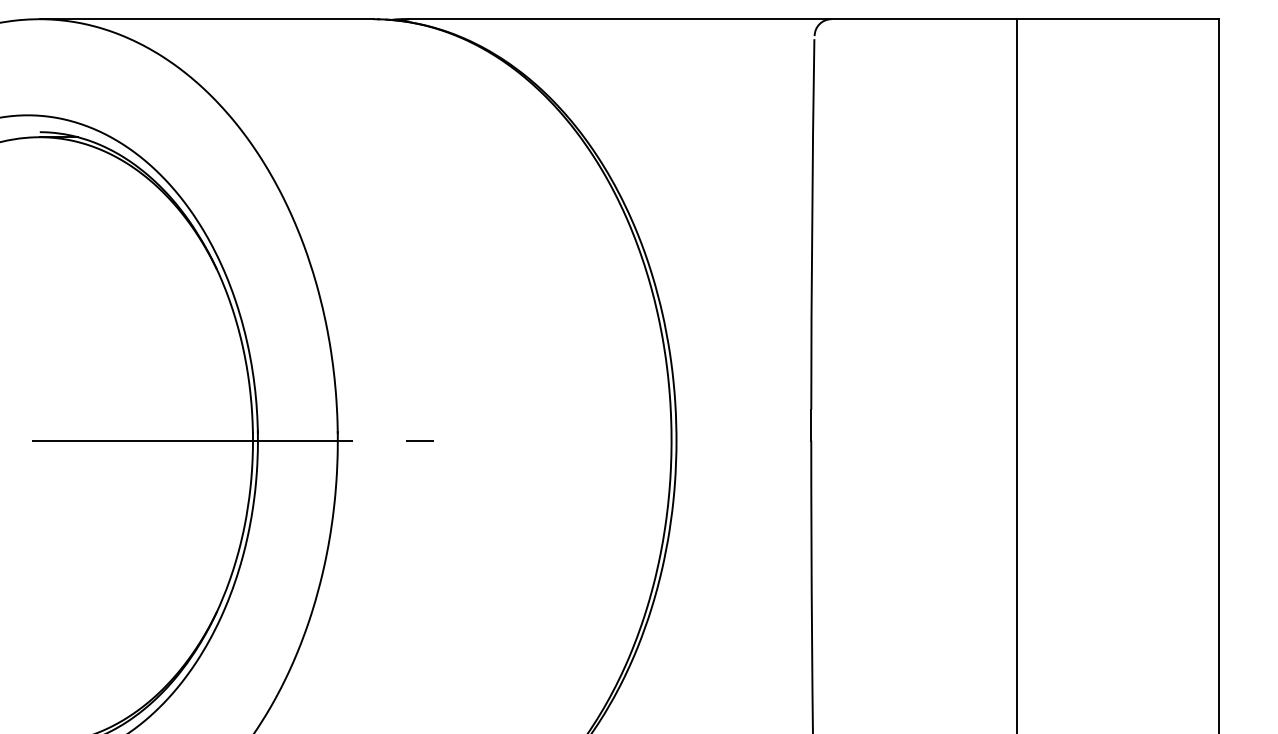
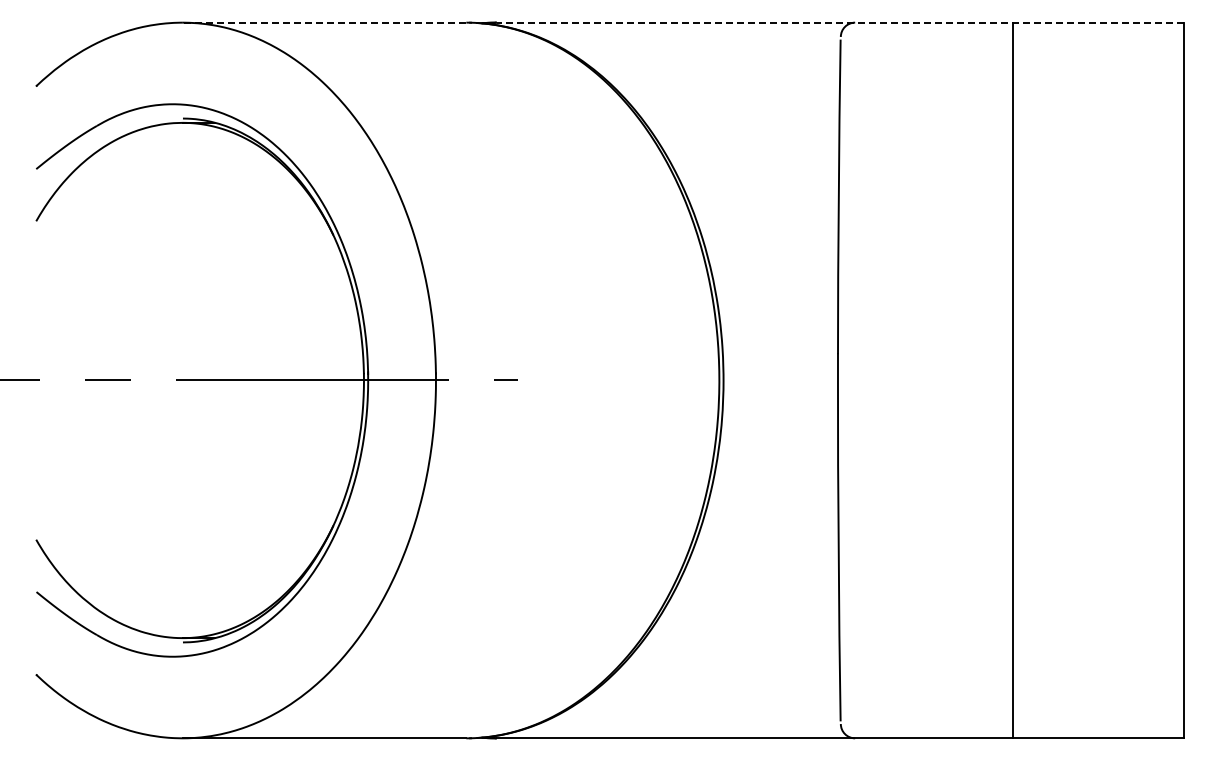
line: (206, 19) -> (324, 22), solid -> dashed
line: (814, 19) -> (840, 22), solid -> dashed

